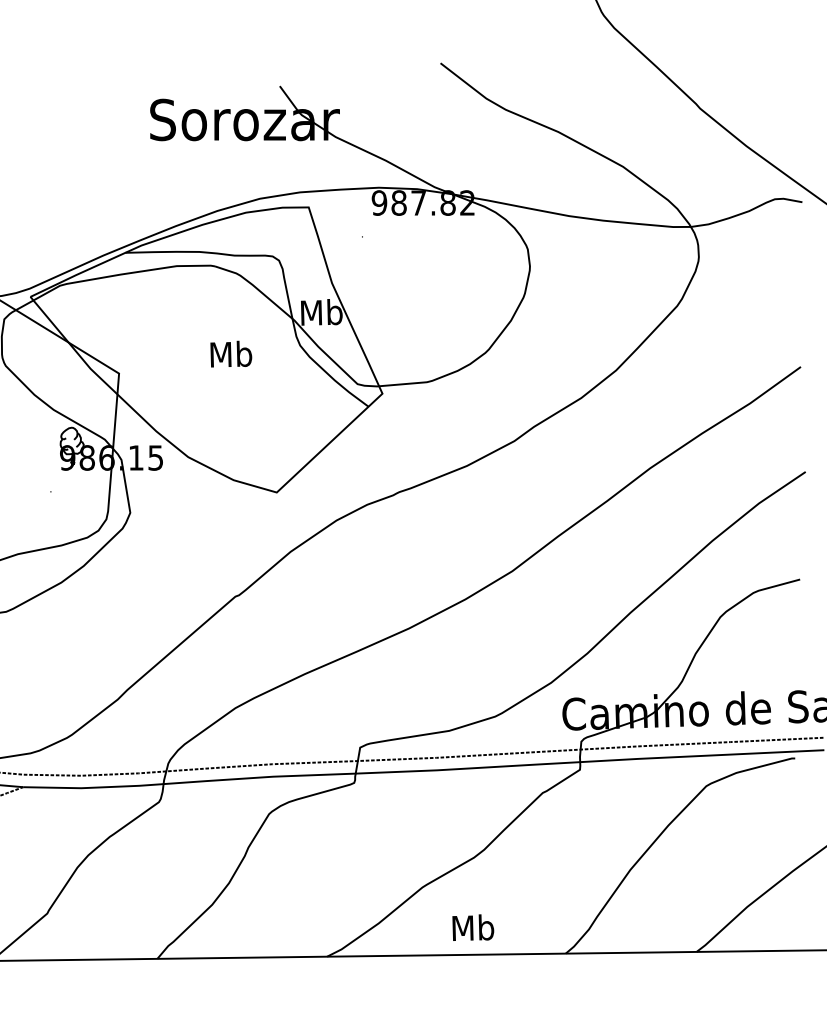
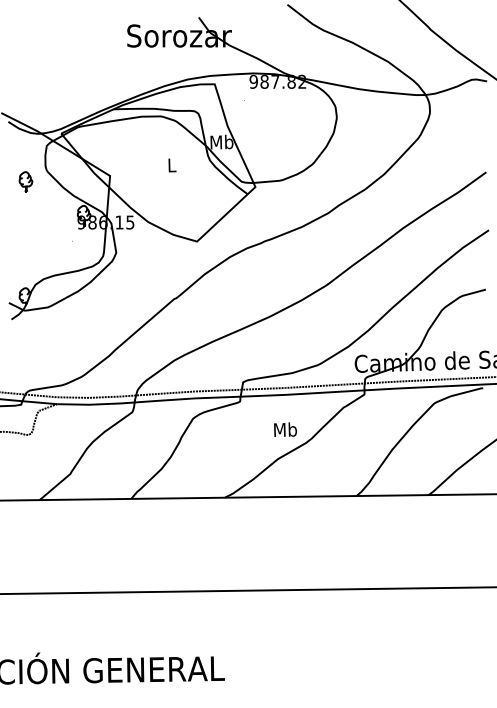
text: (230, 352) -> (171, 164), Mb -> L
text: (473, 927) -> (285, 429), moved

